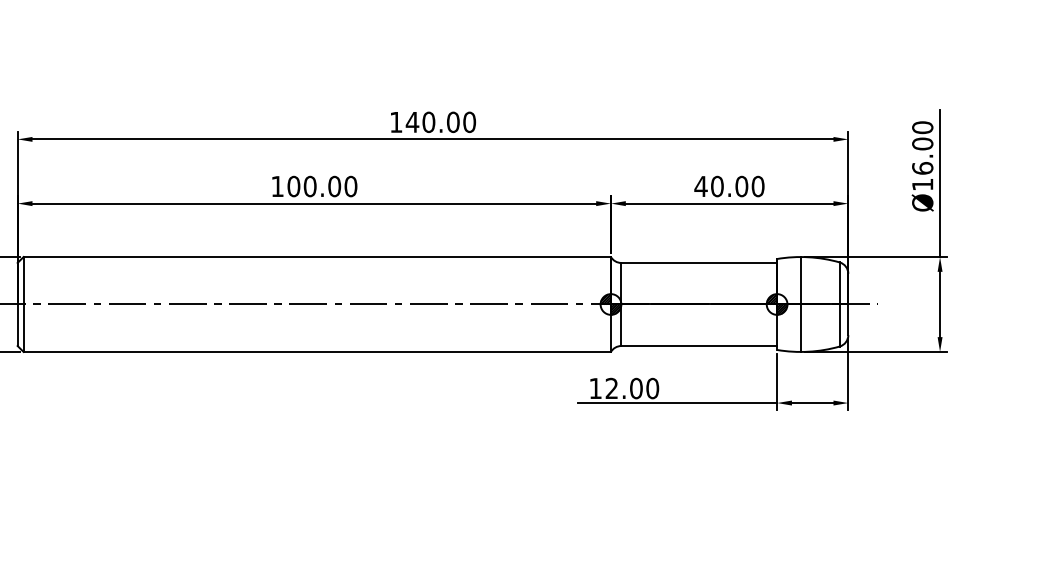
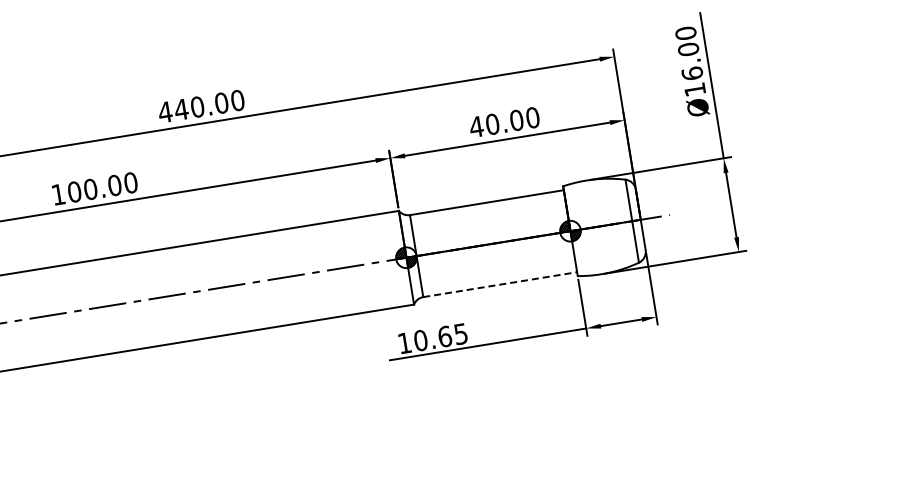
text: (395, 122) -> (164, 112), 140.00 -> 440.00
line: (800, 304) -> (593, 227), removed
line: (699, 346) -> (500, 285), solid -> dashed
text: (632, 388) -> (441, 337), 12.00 -> 10.65

